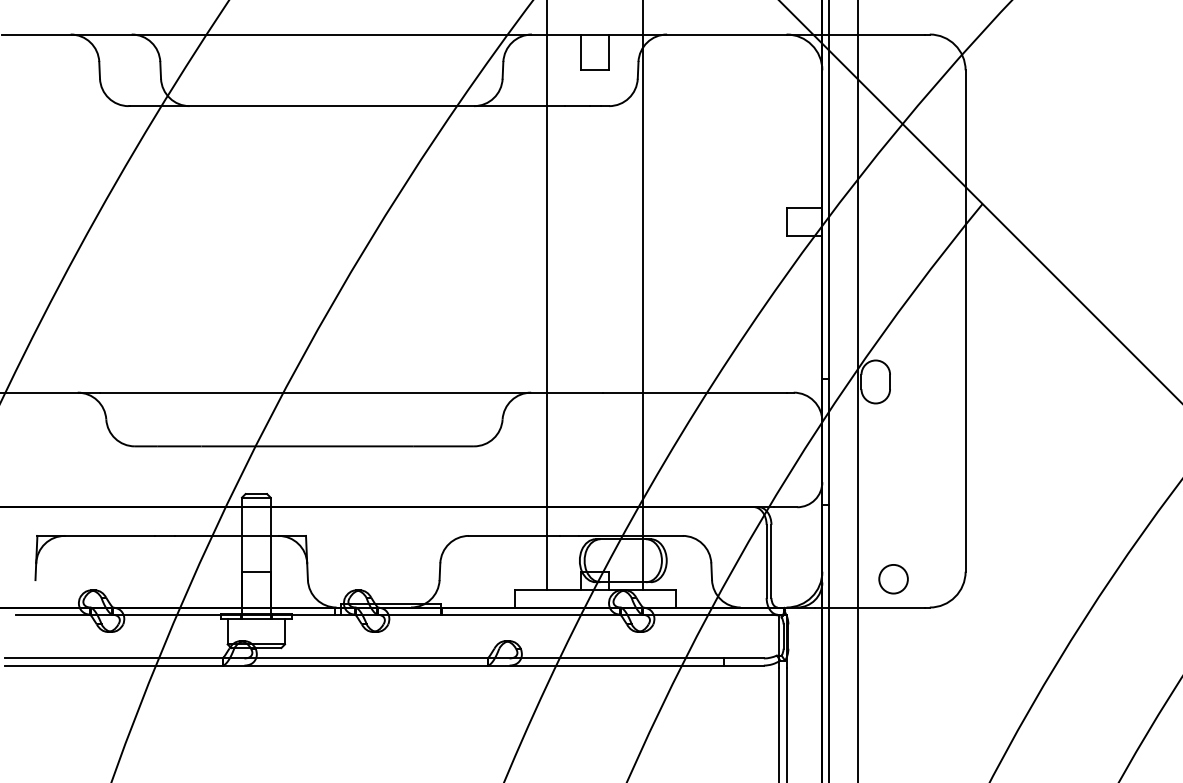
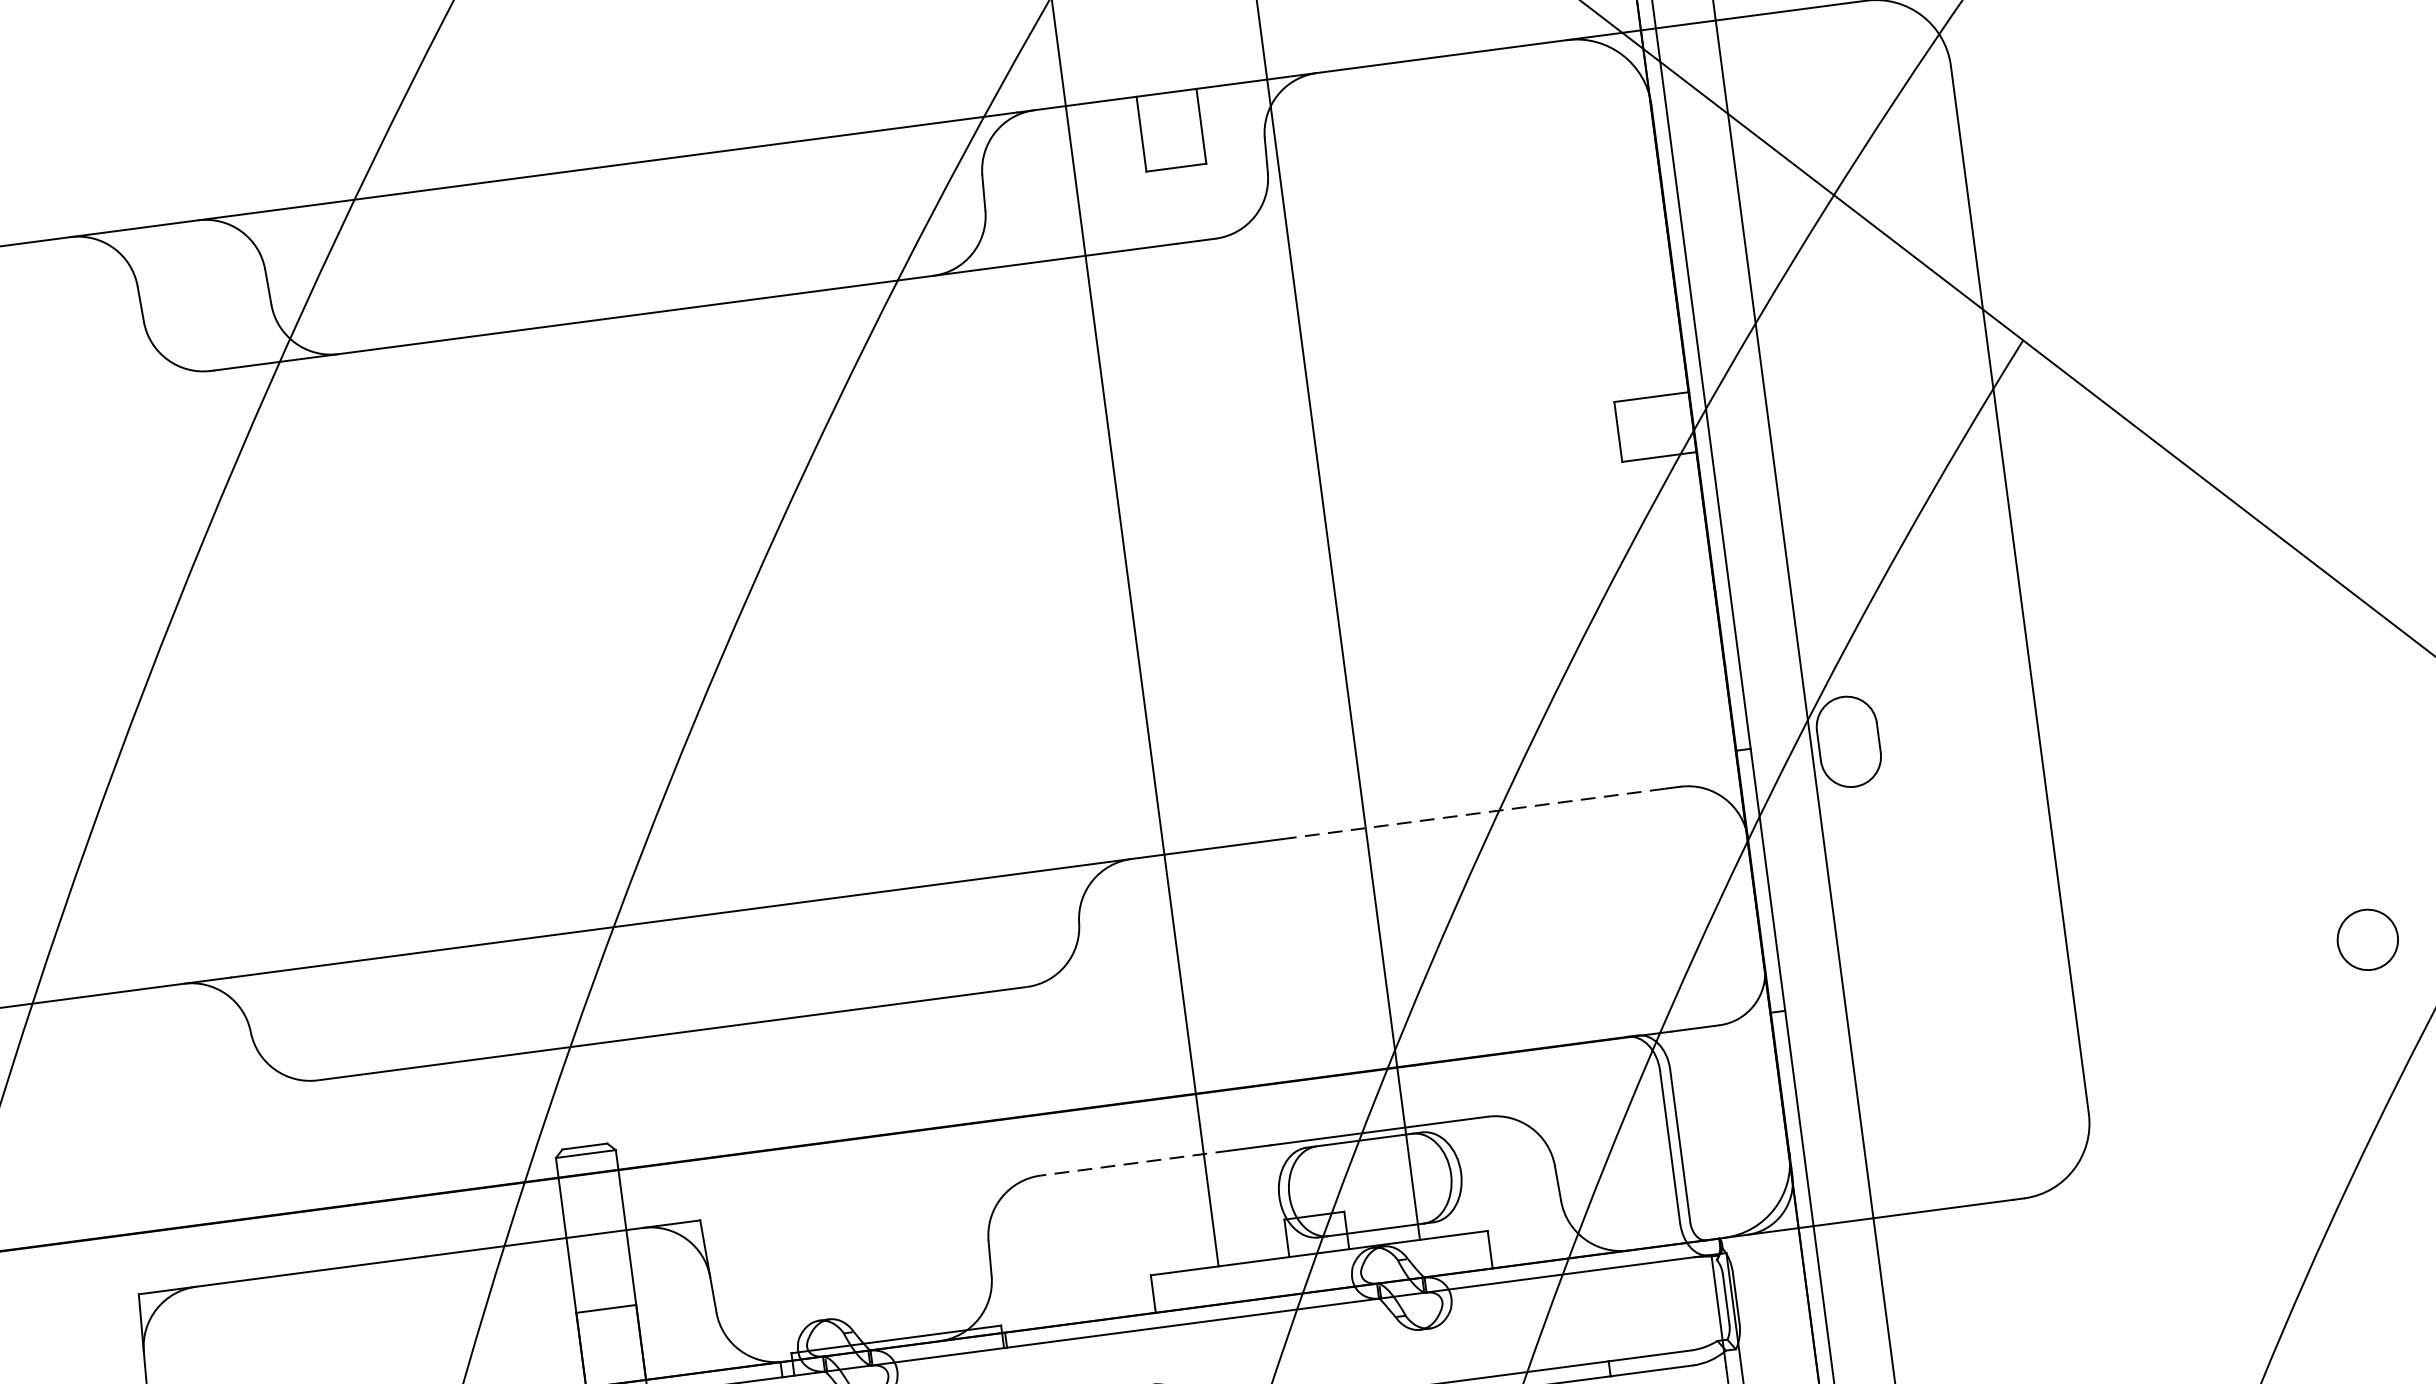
line: (694, 392) -> (1472, 813), solid -> dashed
line: (513, 535) -> (1133, 1162), solid -> dashed
circle: (893, 579) -> (2367, 940), moved

